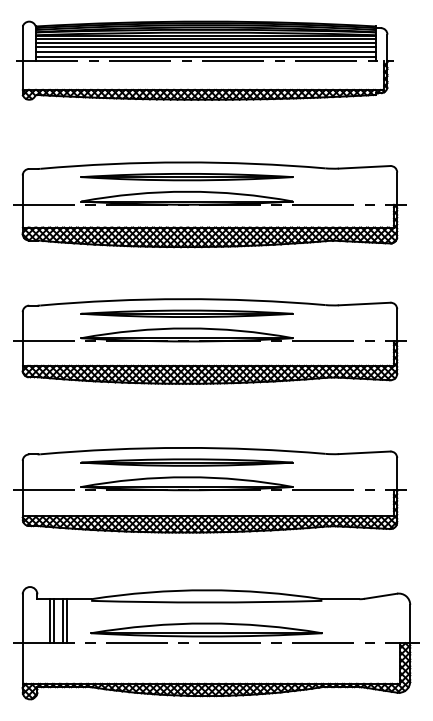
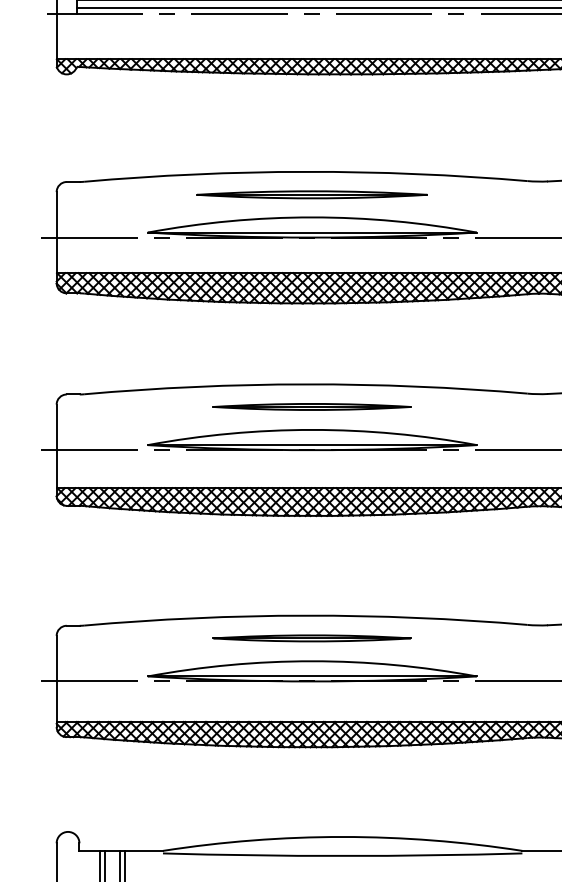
part: (186, 177) -> (311, 195), size x0.7
part: (186, 313) -> (311, 406), size x0.6
part: (186, 462) -> (311, 638), size x0.6

